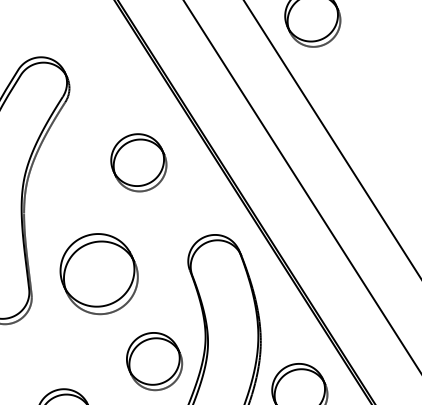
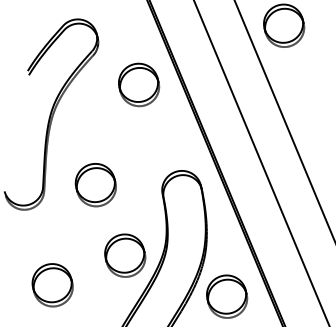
part: (139, 162) -> (139, 84), moved
part: (98, 274) -> (95, 185), size x0.71

